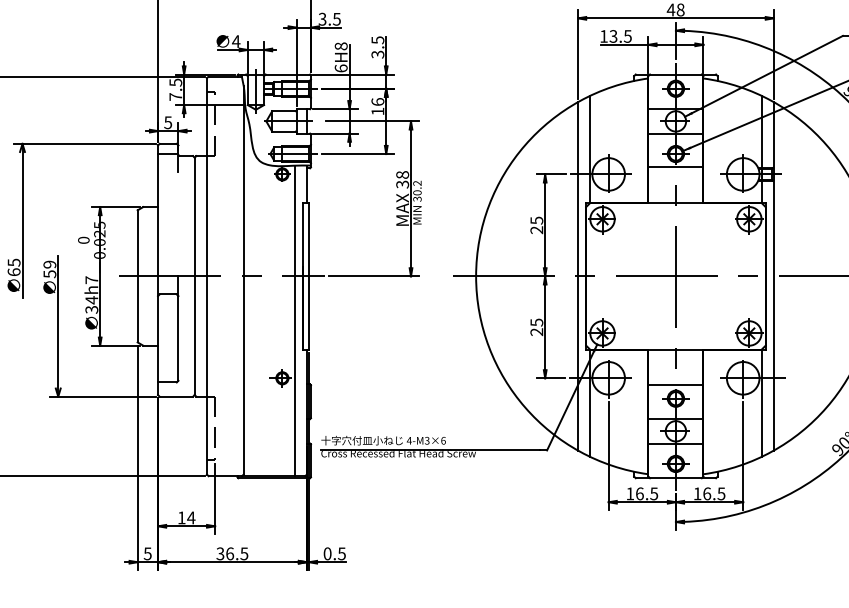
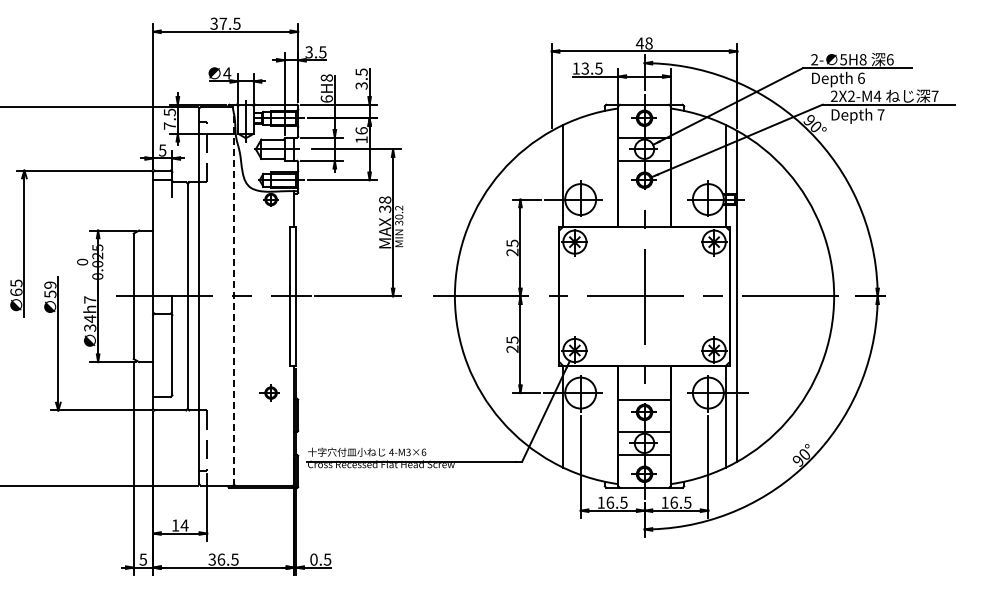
line: (675, 168) -> (644, 193), removed
line: (577, 276) -> (551, 296), removed
line: (243, 280) -> (234, 300), solid -> dashed
line: (294, 320) -> (282, 338), removed

